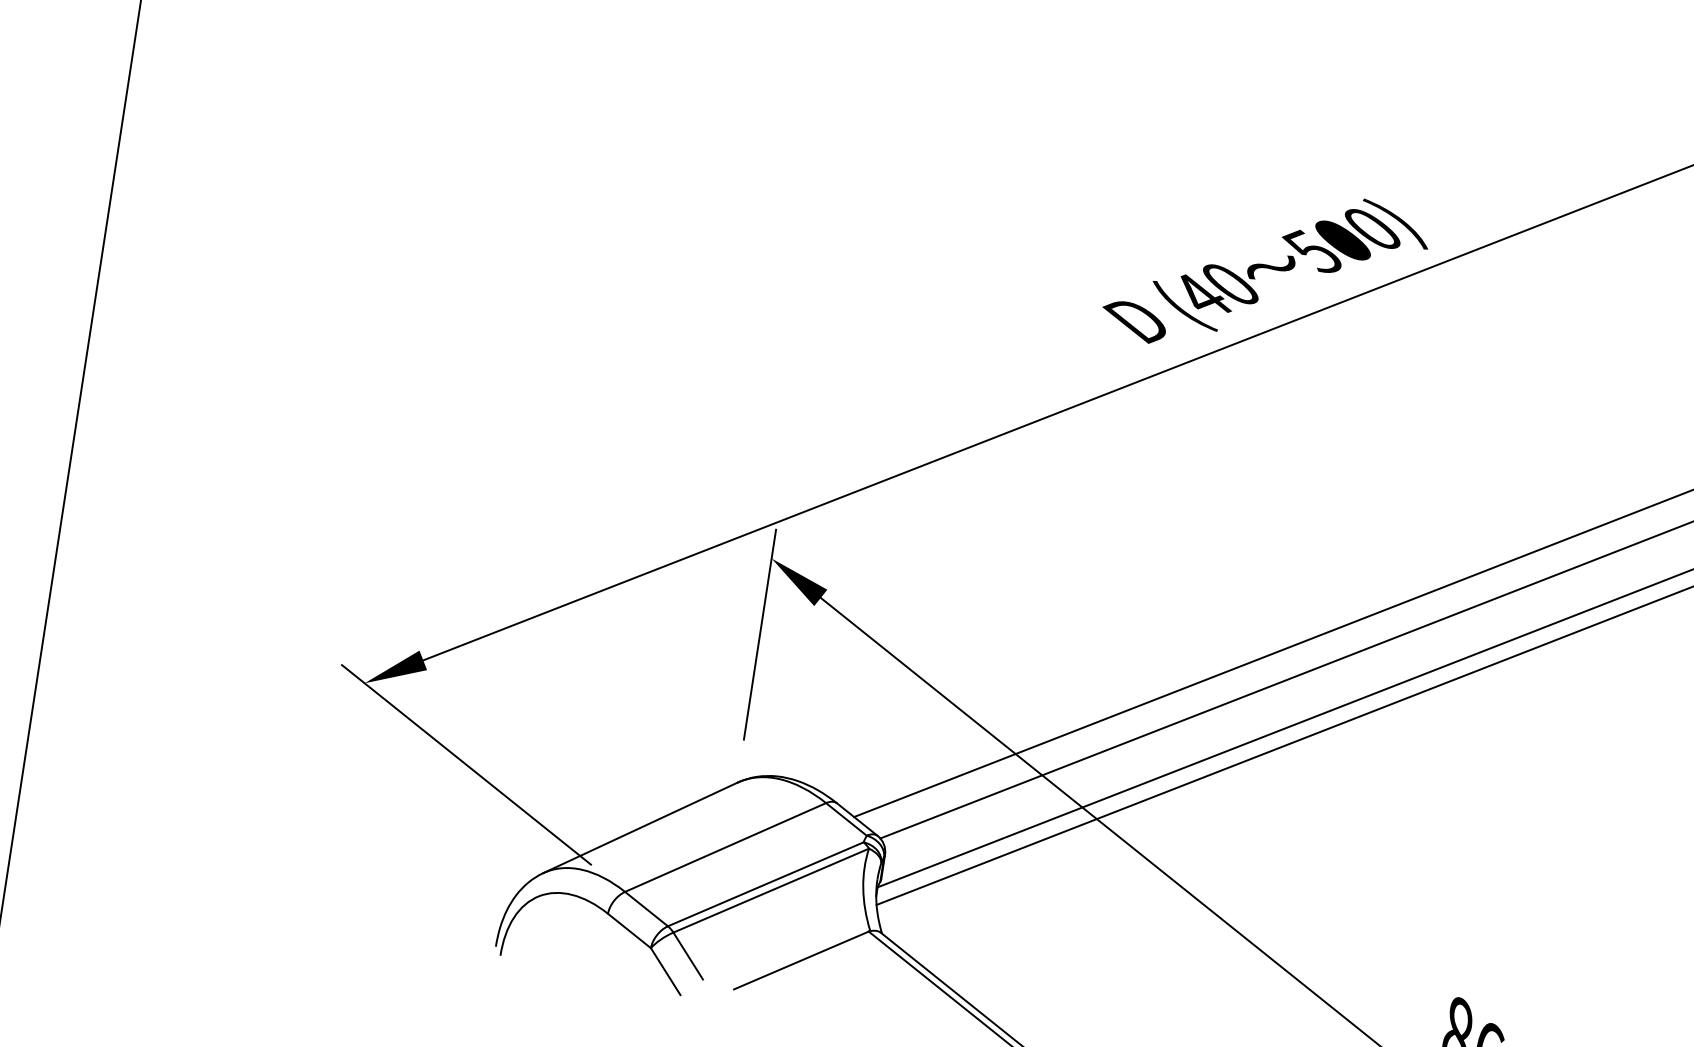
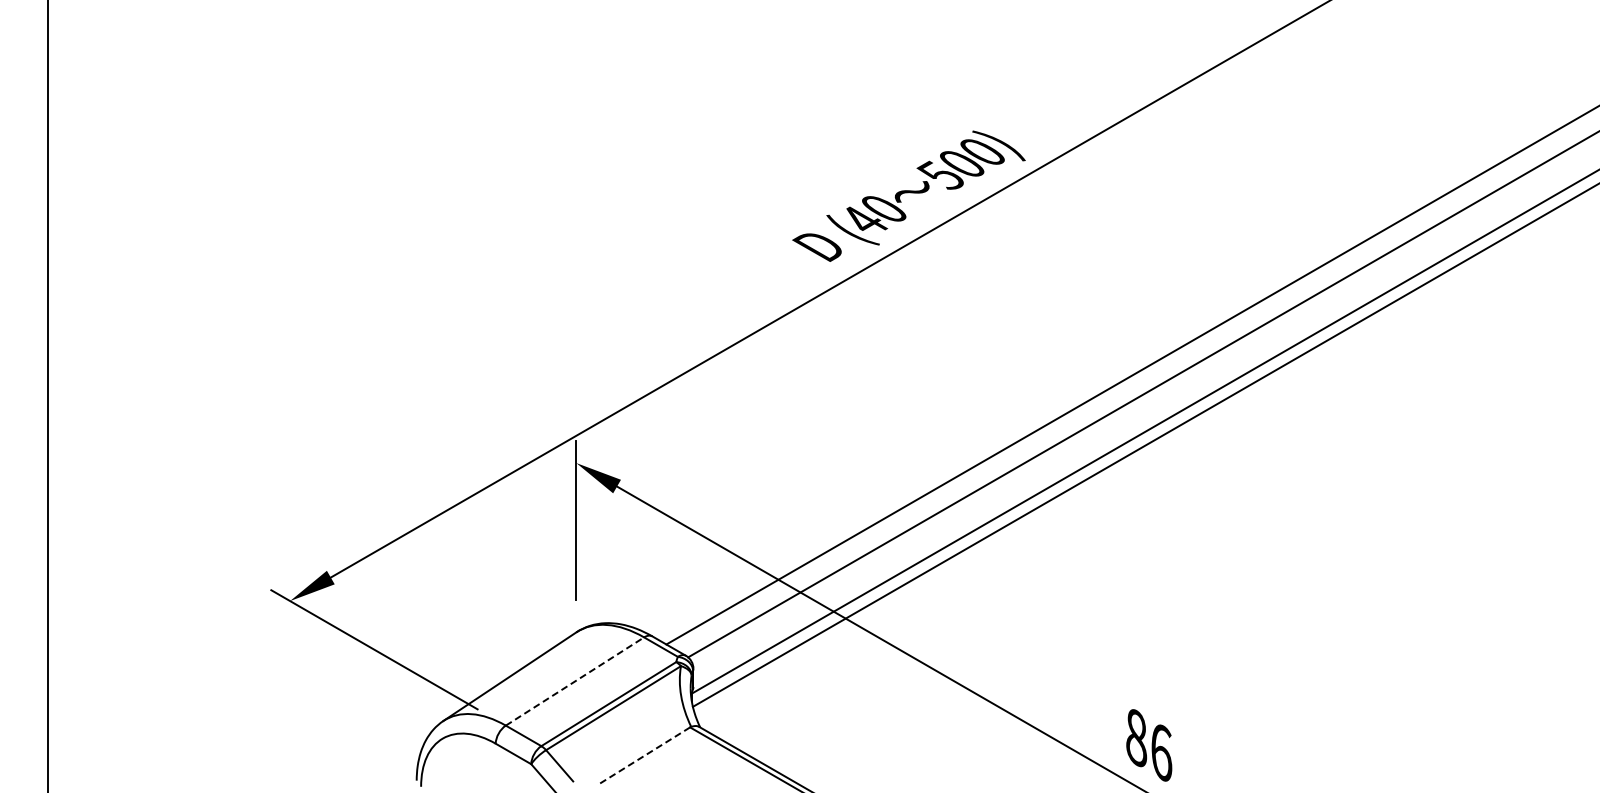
line: (726, 847) -> (575, 681), solid -> dashed
line: (801, 960) -> (643, 756), solid -> dashed

